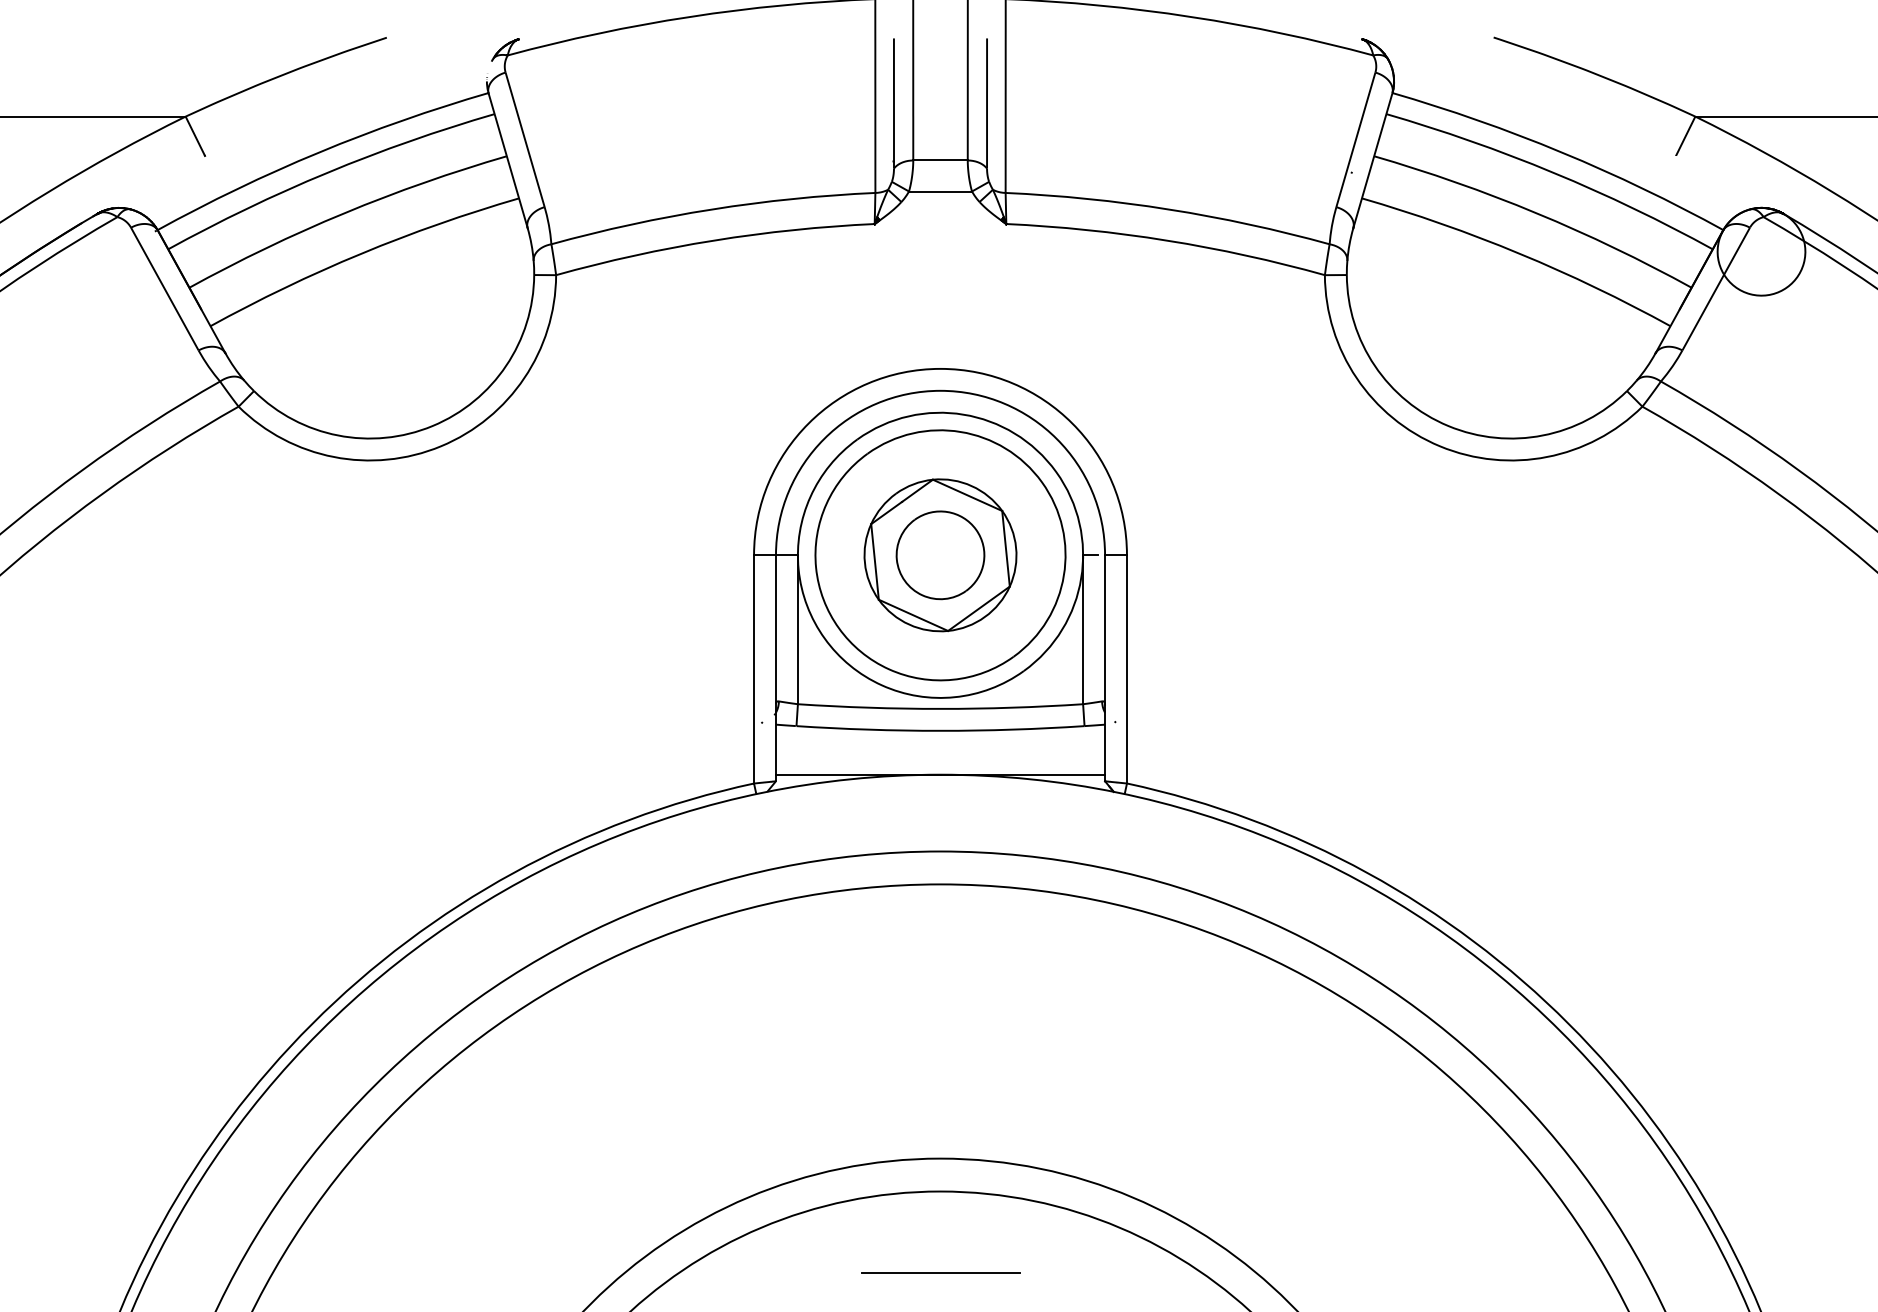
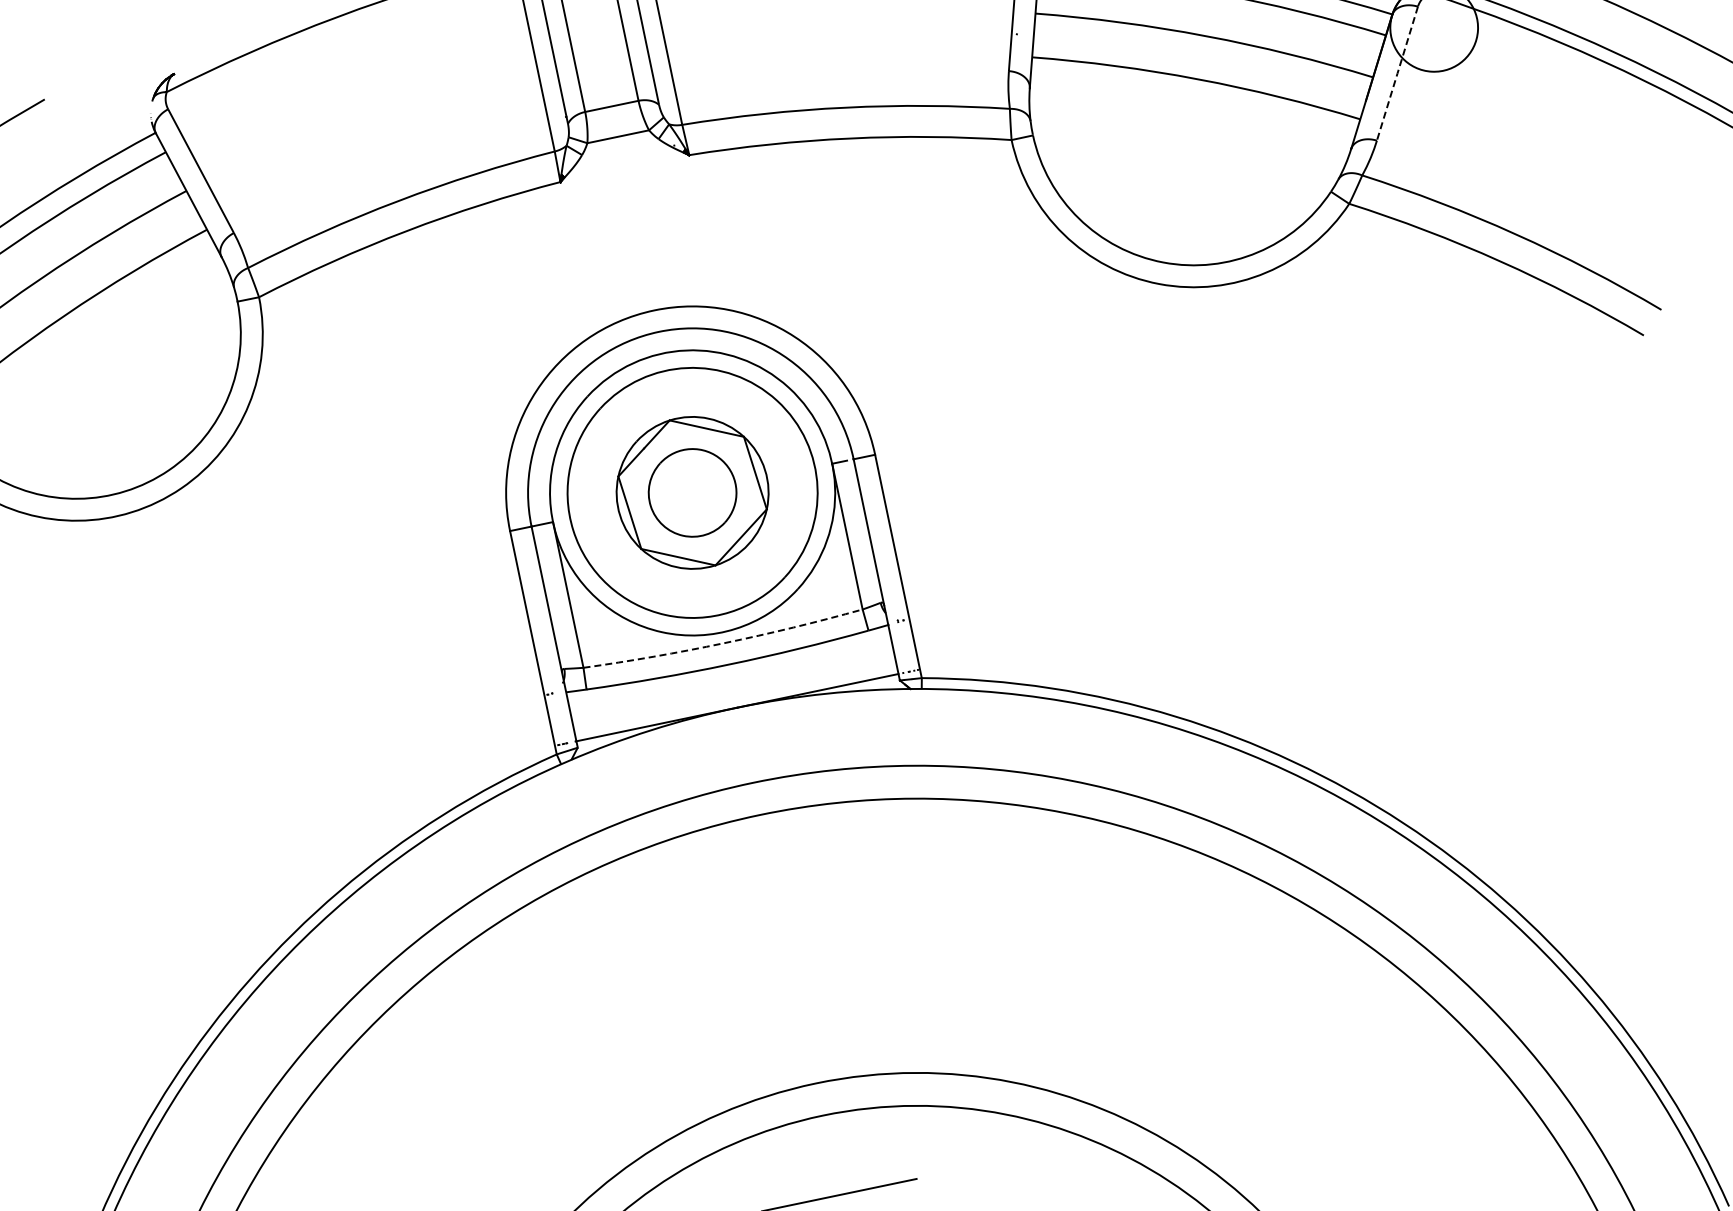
line: (1716, 289) -> (1397, 74), solid -> dashed
arc: (940, 708) -> (723, 642), solid -> dashed

